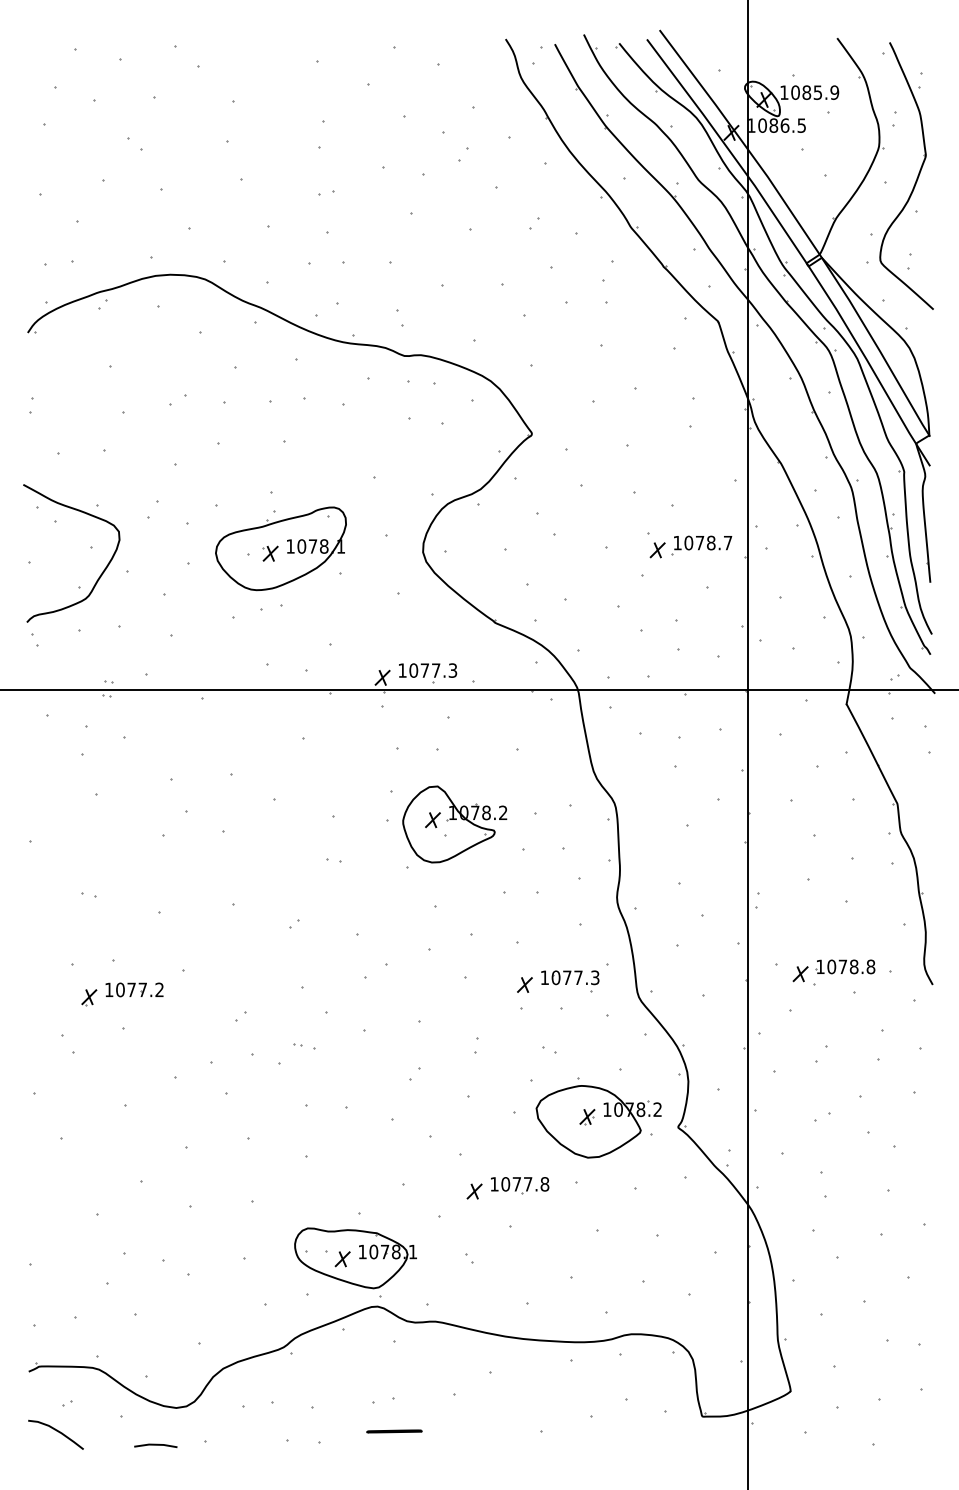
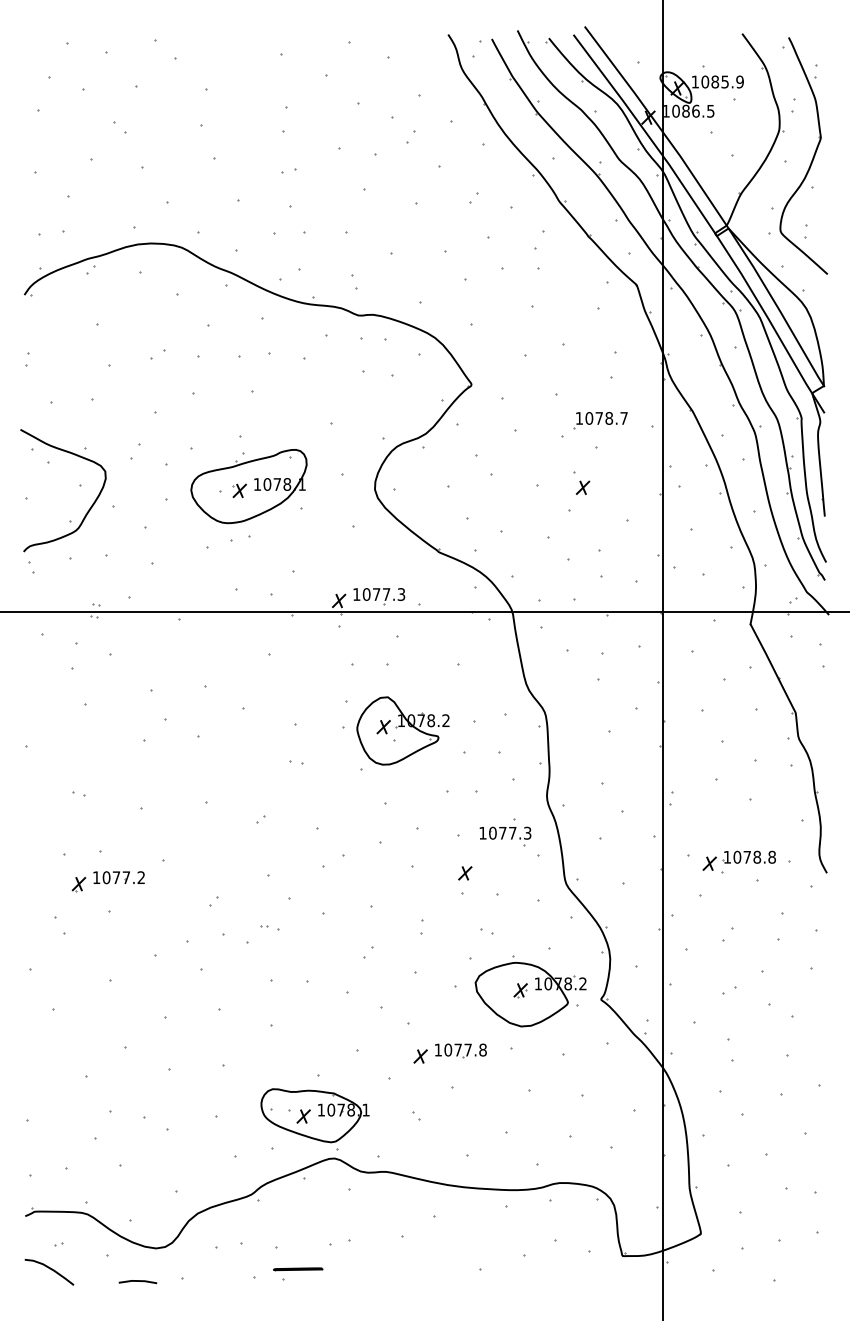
part: (701, 545) -> (600, 420), moved
part: (570, 981) -> (505, 836), moved
line: (394, 1431) -> (298, 1269), moved

